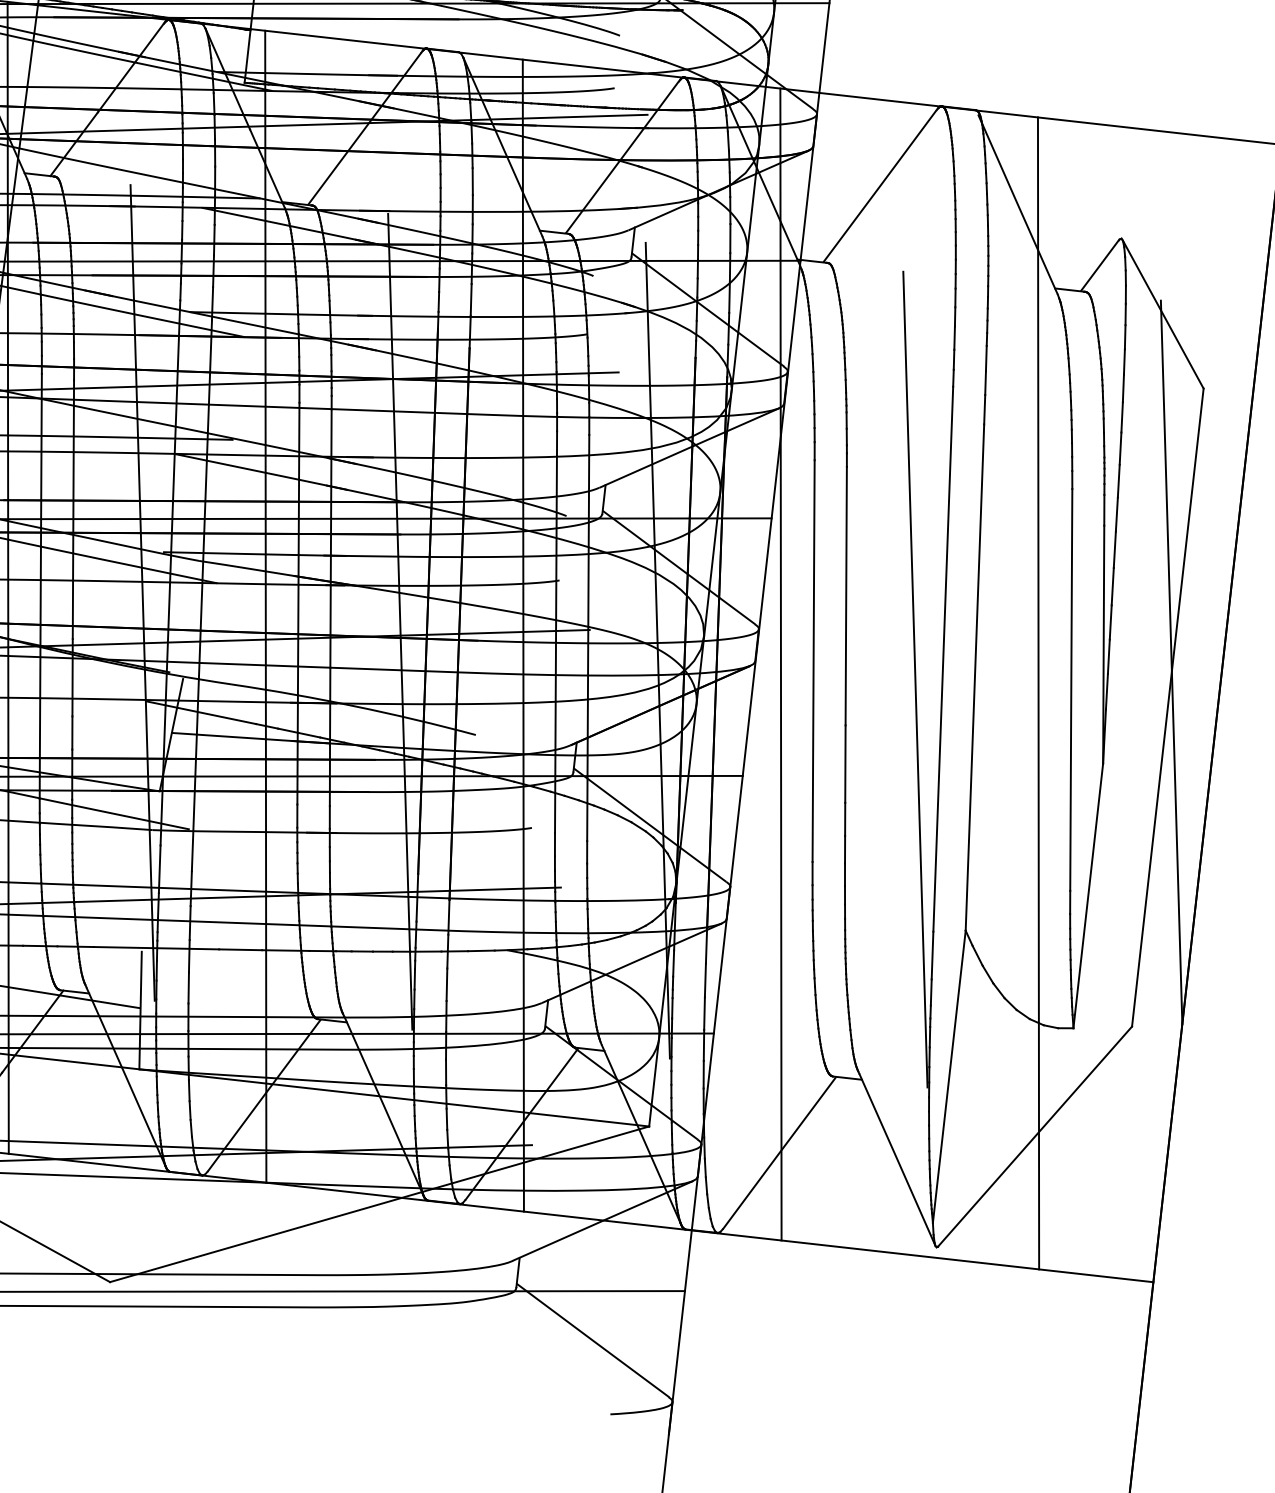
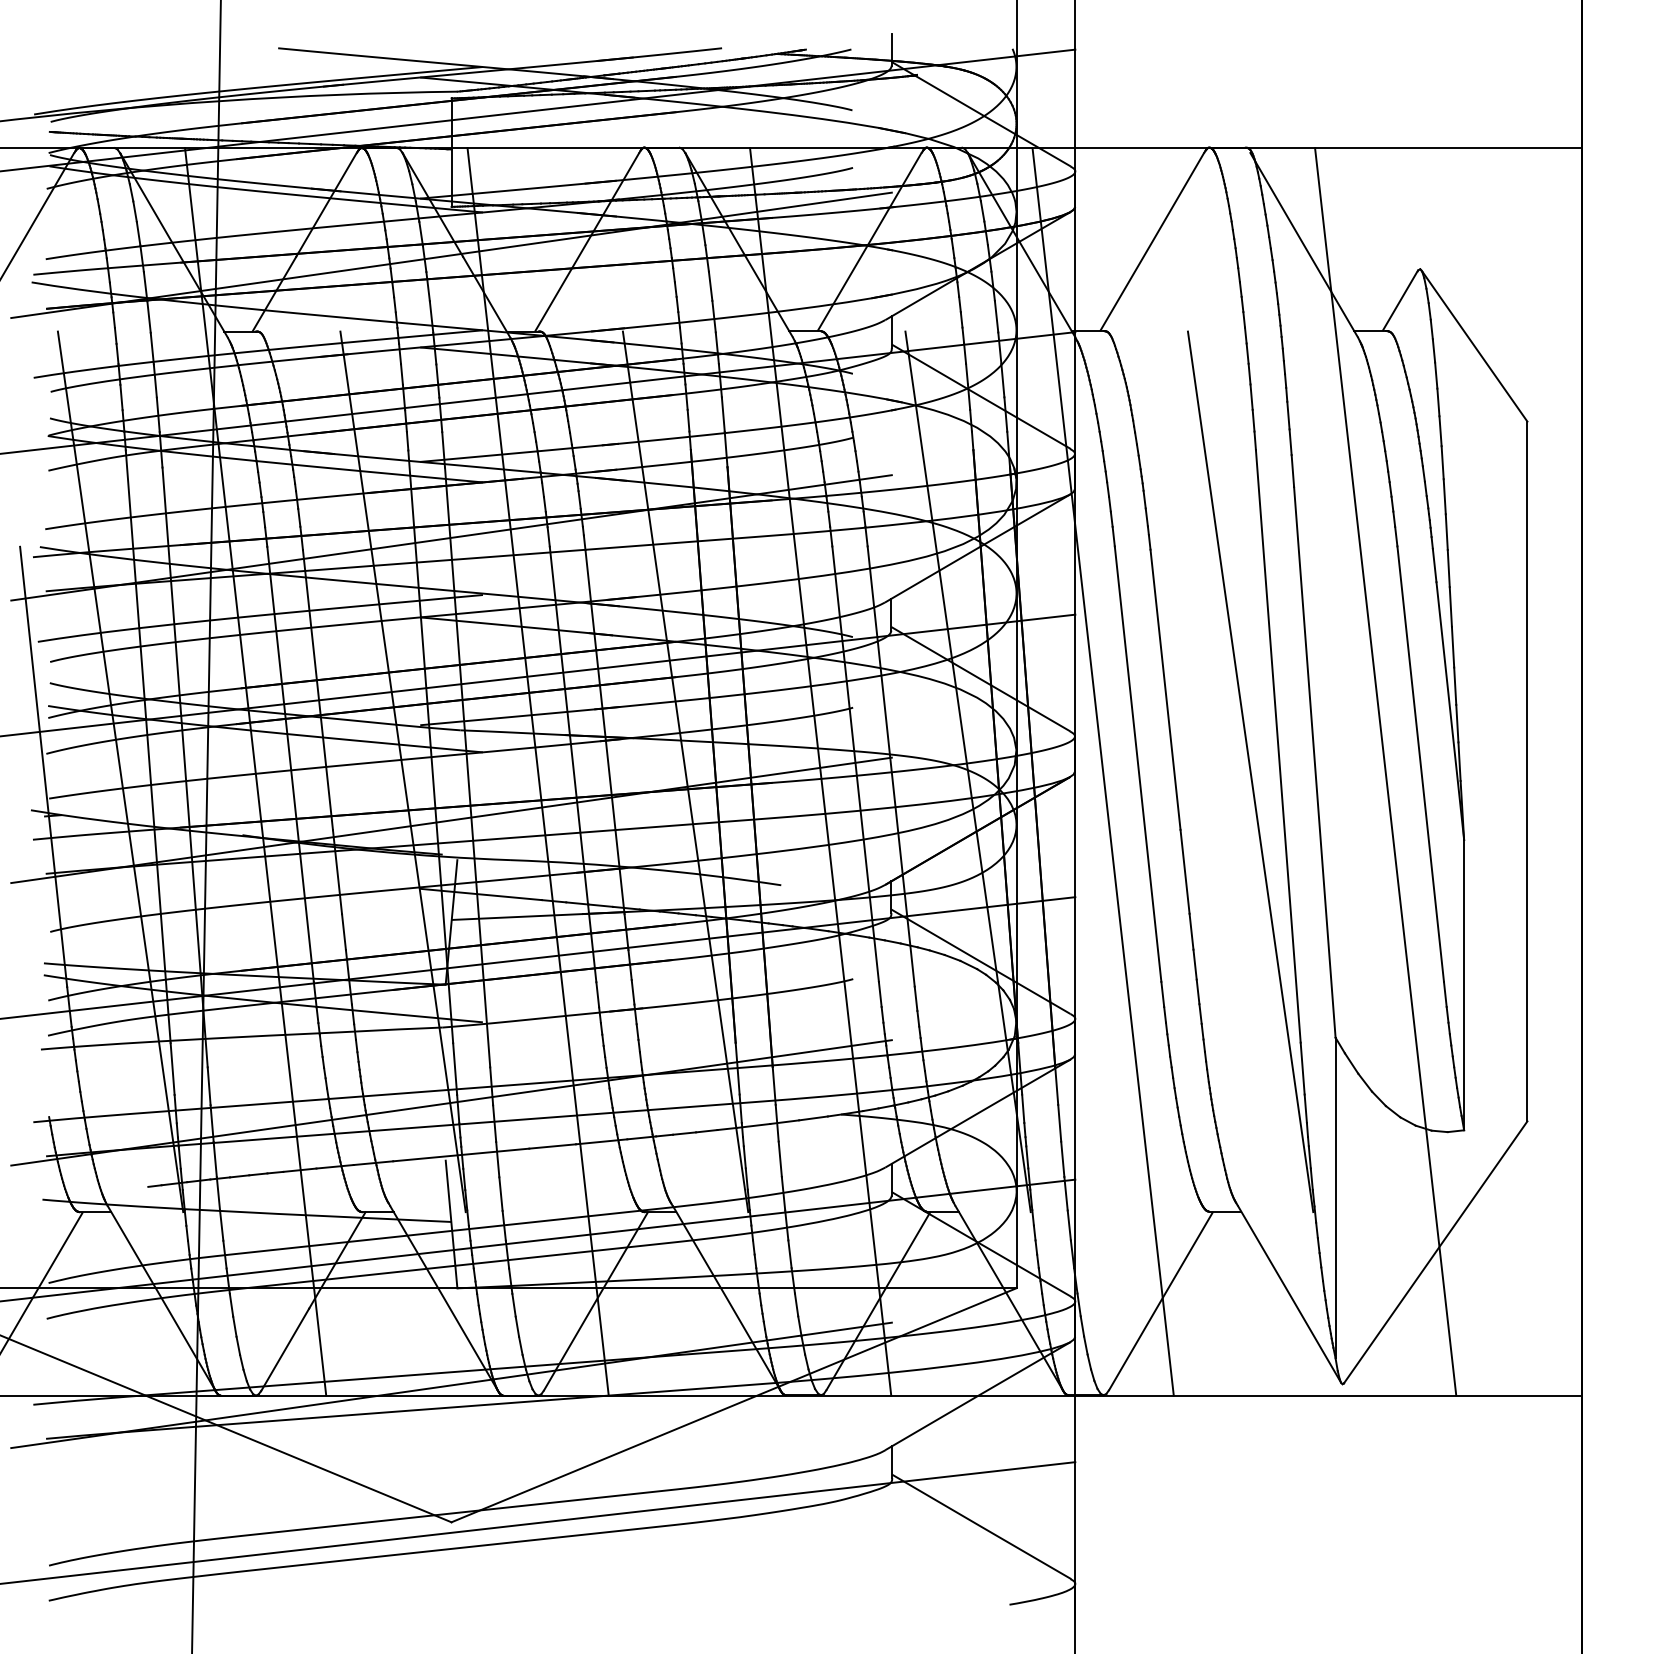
line: (1171, 661) -> (1525, 721), removed

